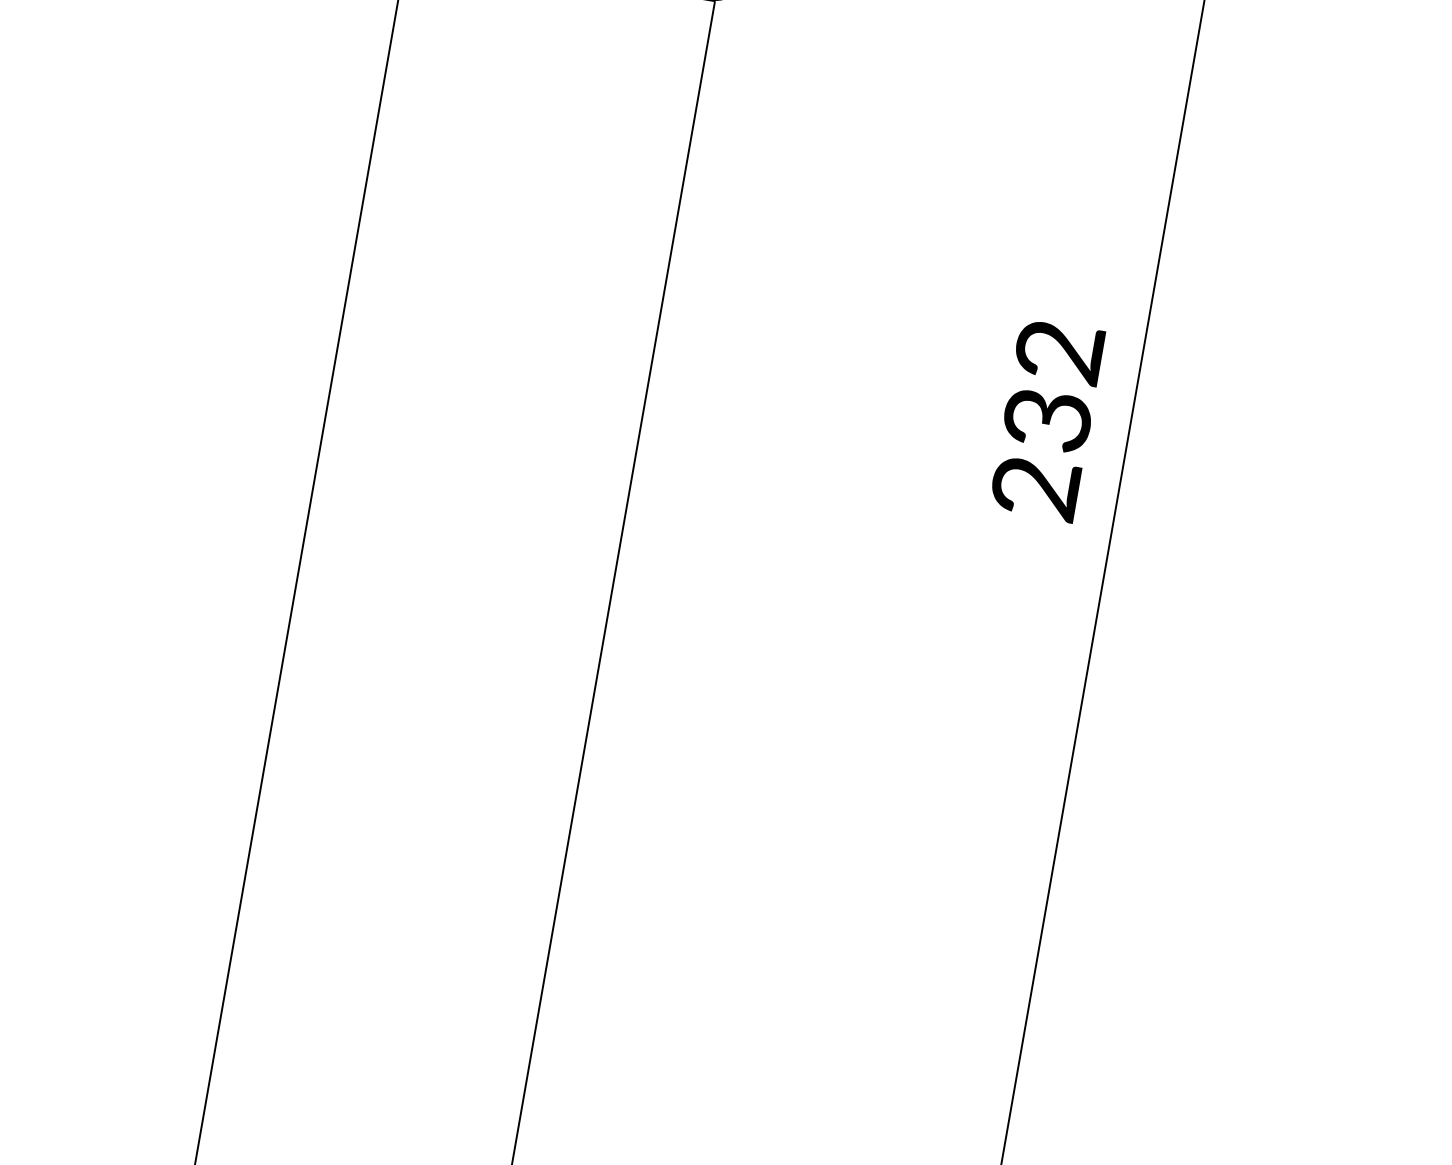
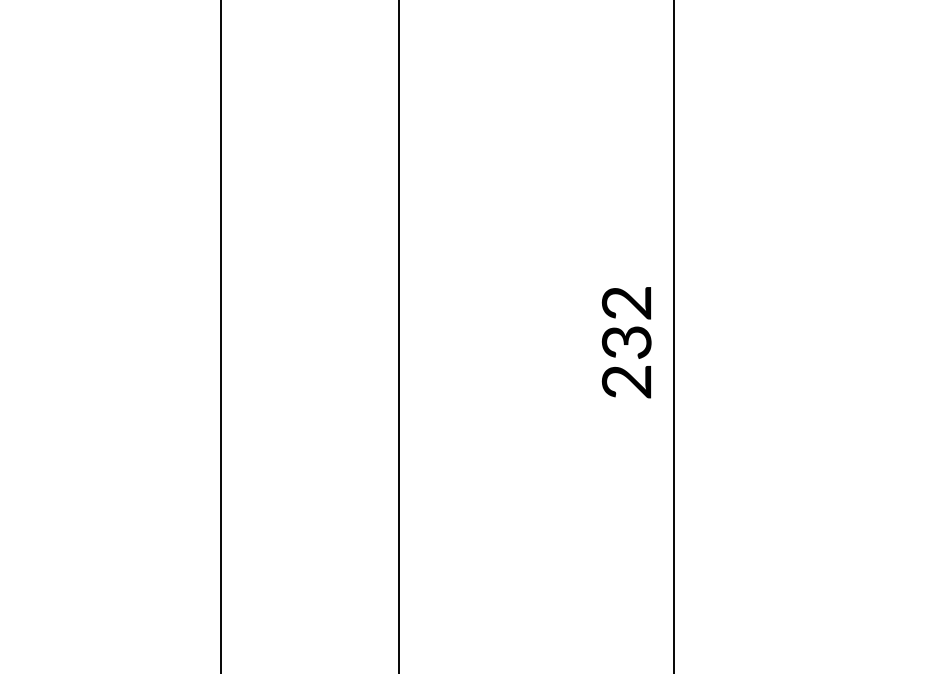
text: (1047, 419) -> (626, 342), moved

